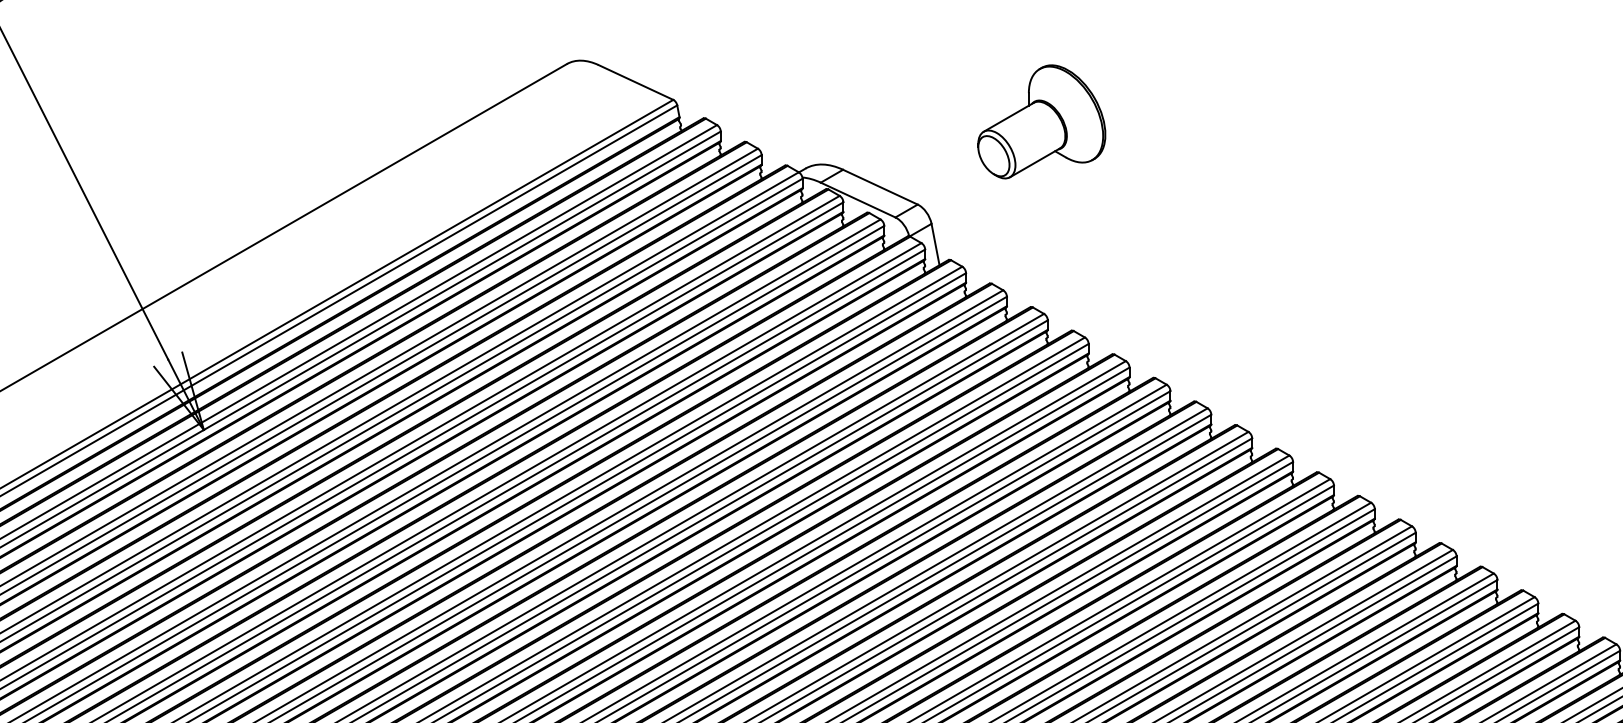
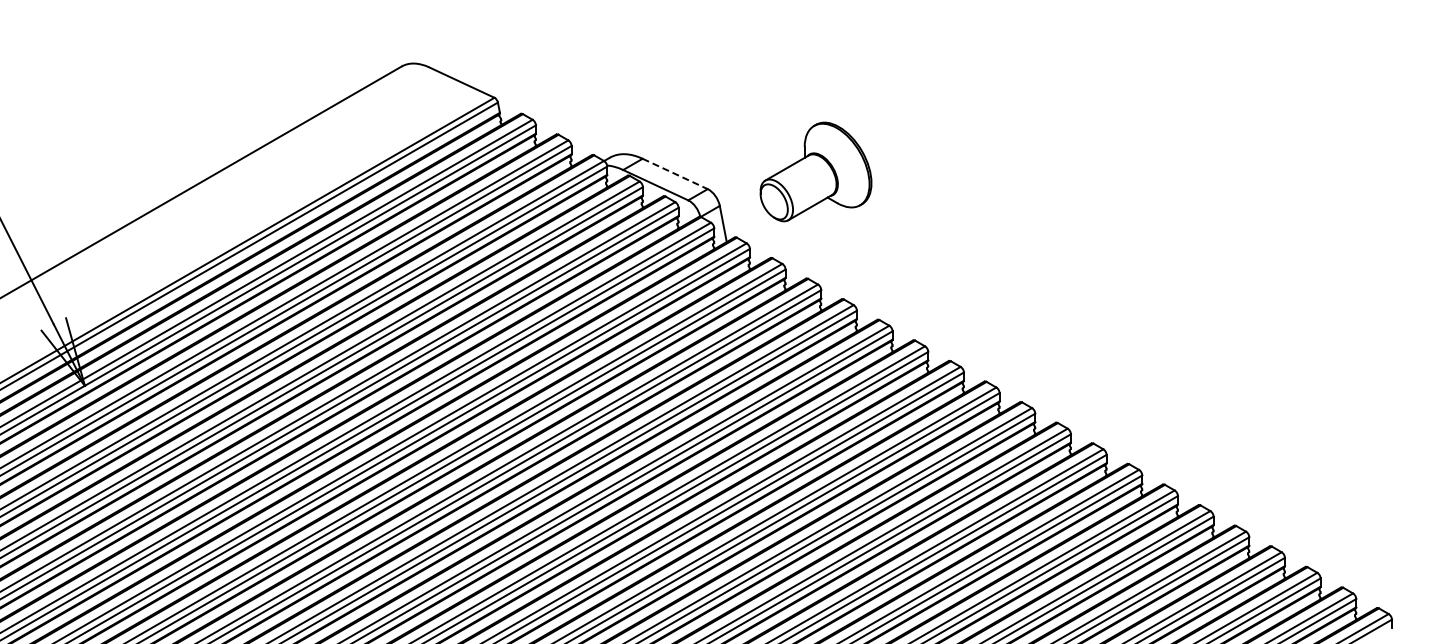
part: (1041, 121) -> (815, 171), moved
line: (880, 186) -> (675, 173), solid -> dashed

